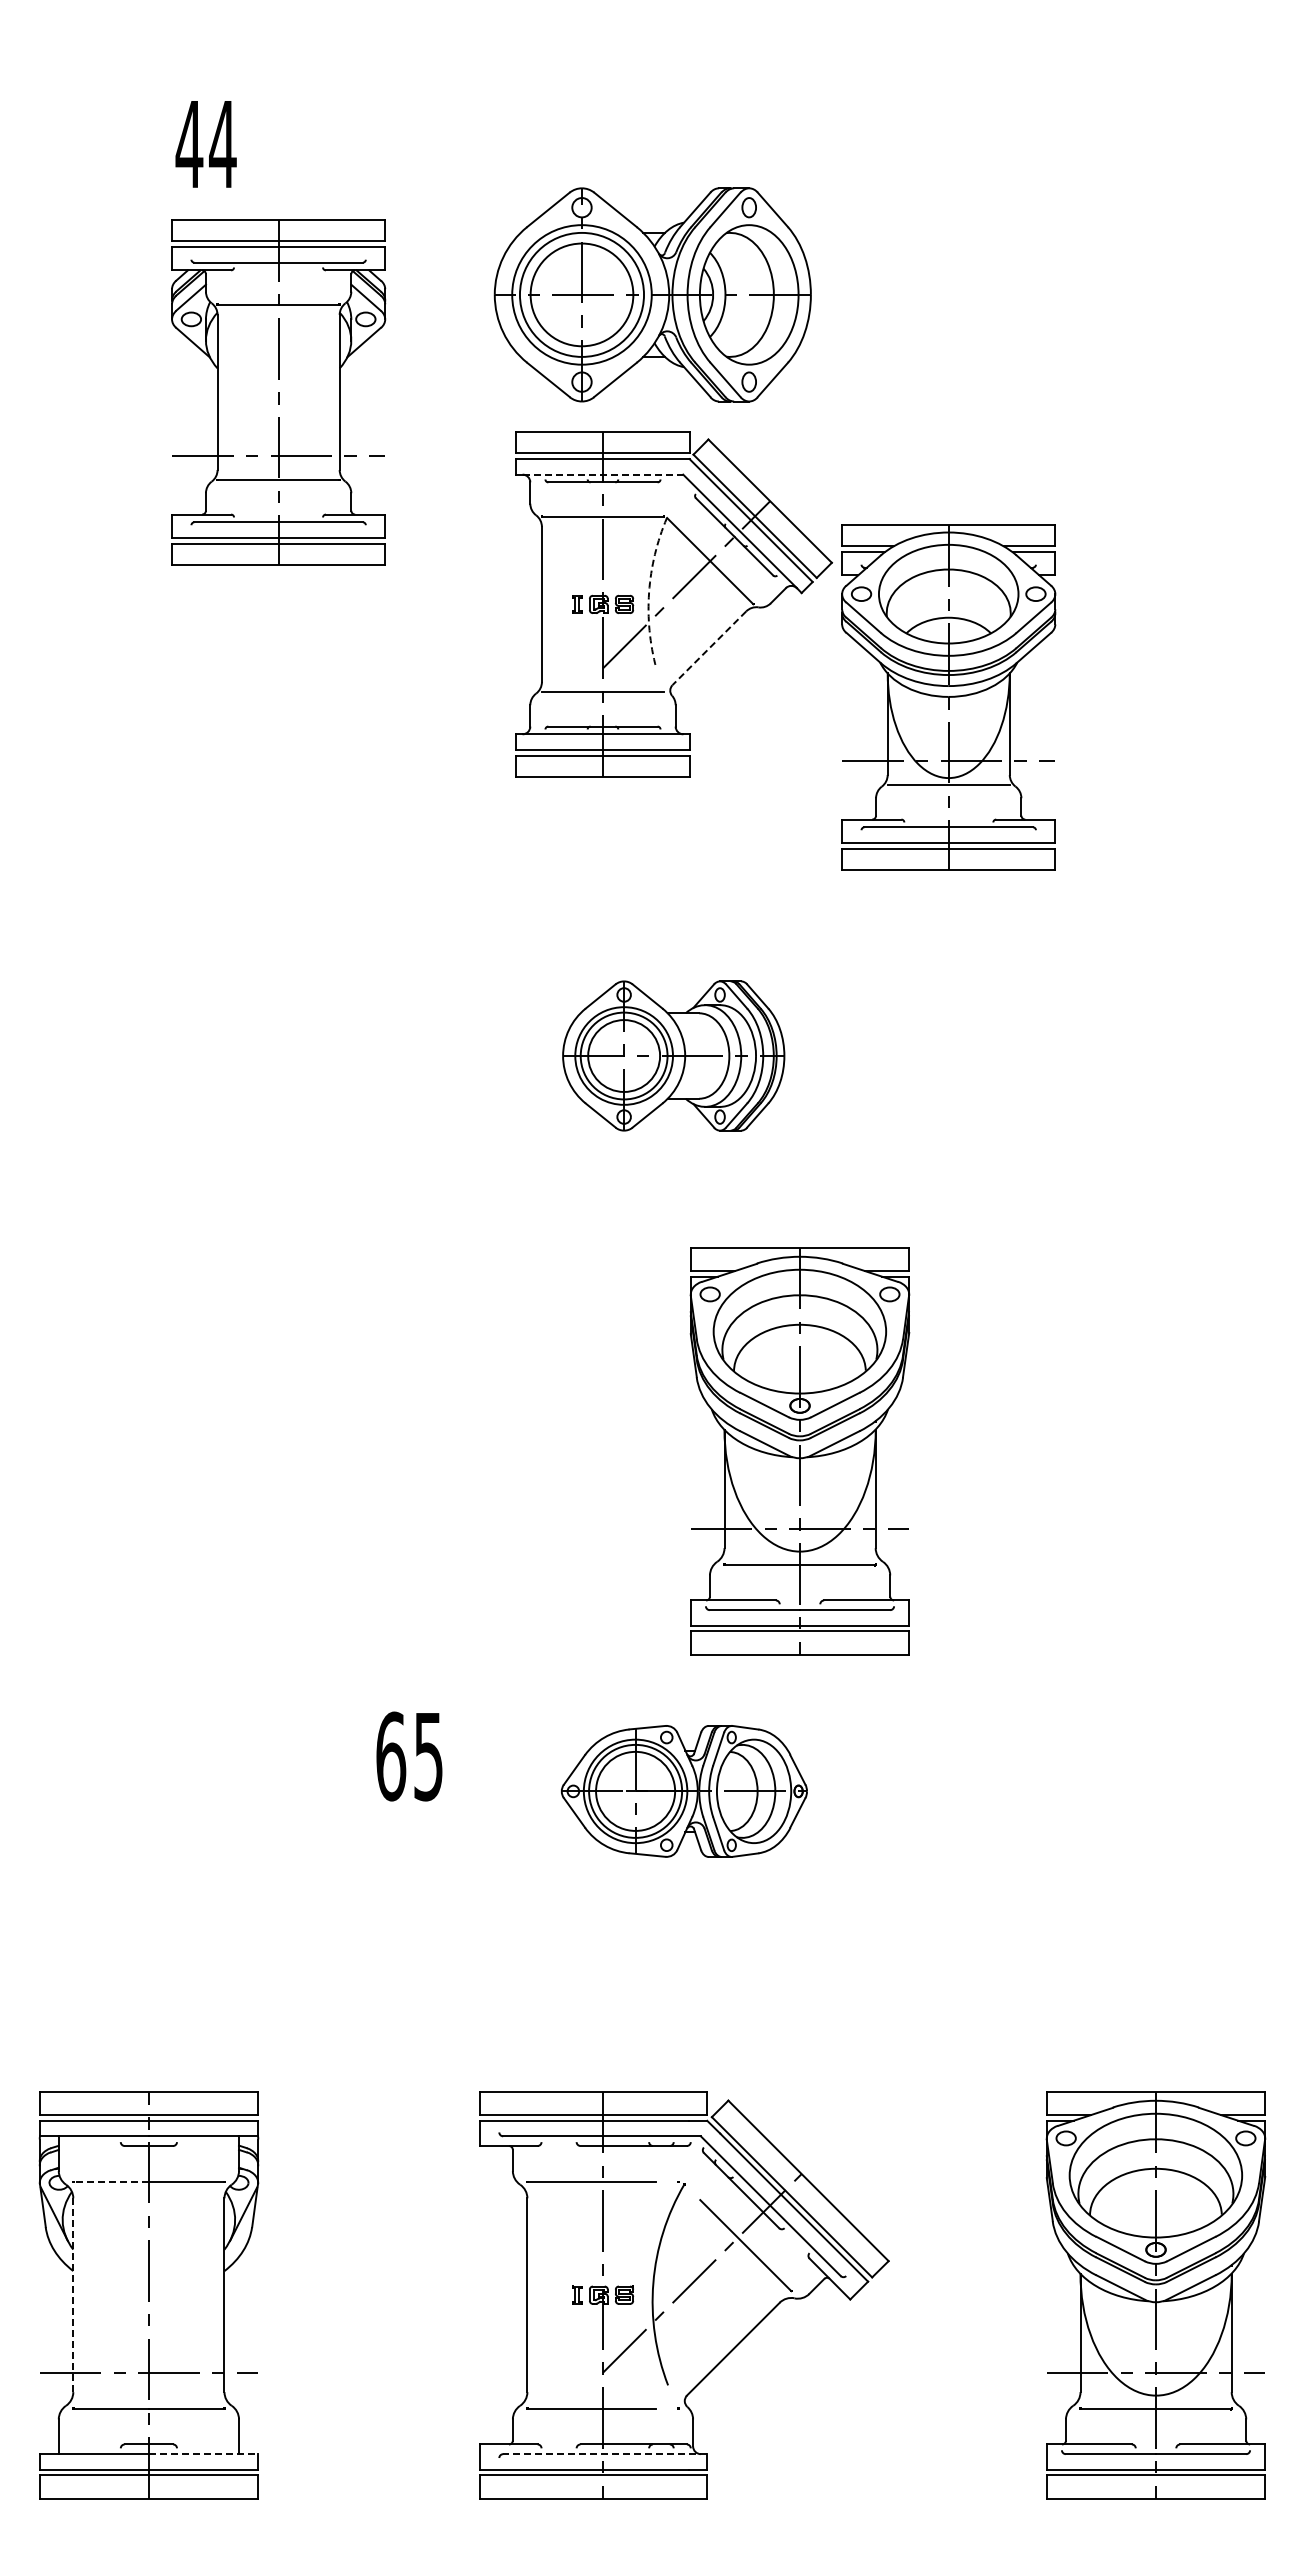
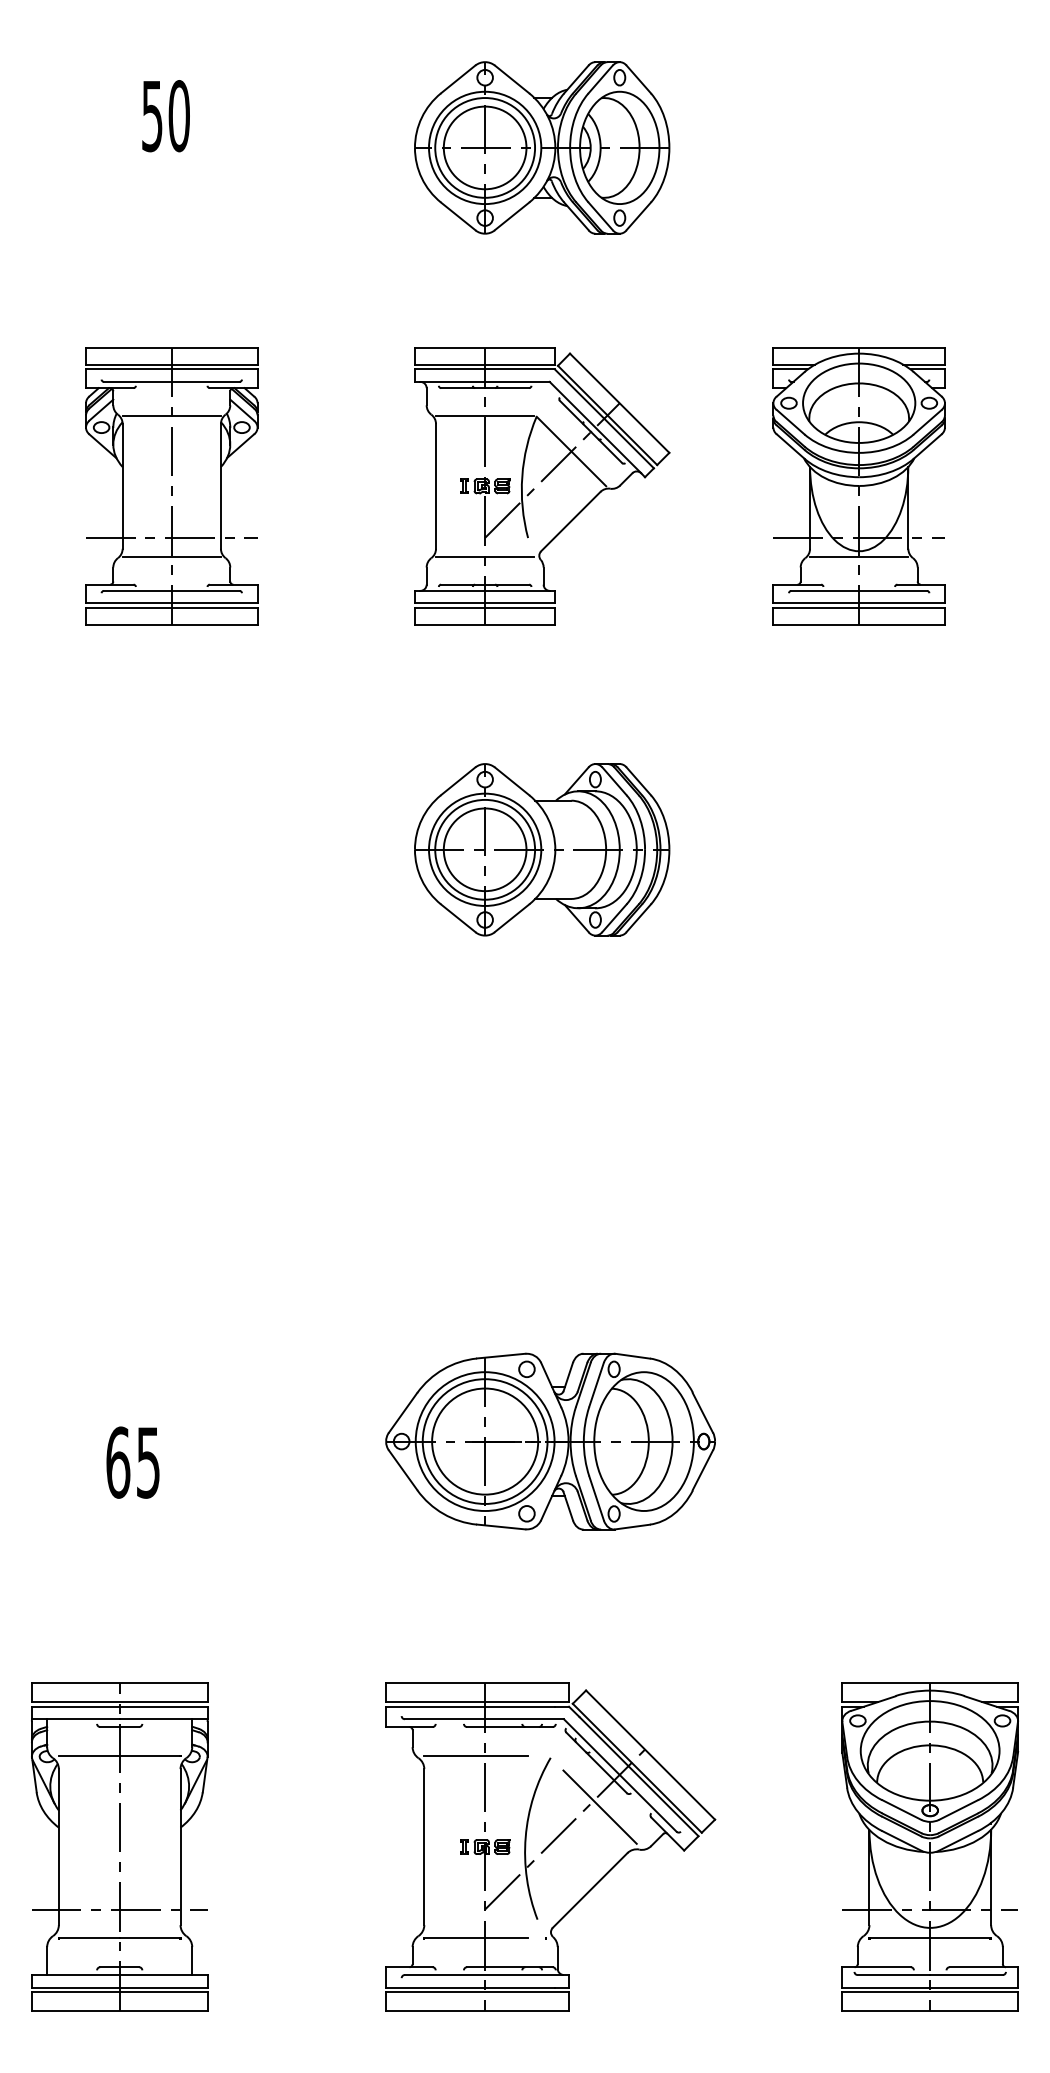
text: (205, 144) -> (165, 116), 44 -> 50
part: (652, 294) -> (541, 147), moved
part: (278, 392) -> (171, 486), moved
line: (603, 474) -> (485, 381), dashed -> solid
arc: (649, 592) -> (522, 476), dashed -> solid
line: (709, 648) -> (570, 521), dashed -> solid
part: (948, 697) -> (858, 486), moved
part: (673, 1055) -> (541, 849), size x1.43
part: (799, 1451) -> (643, 1168), removed
text: (409, 1756) -> (133, 1462), moved
part: (684, 1791) -> (550, 1441), size x1.67
line: (111, 2181) -> (89, 1755), dashed -> solid
line: (73, 2295) -> (59, 1847), dashed -> solid
line: (203, 2454) -> (163, 1975), dashed -> solid
line: (604, 2454) -> (486, 1975), dashed -> solid

